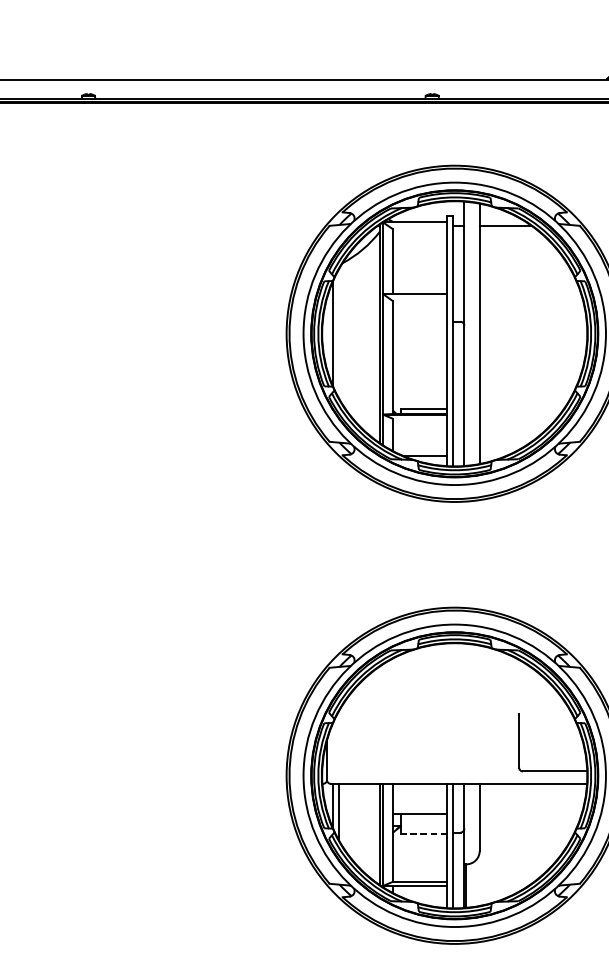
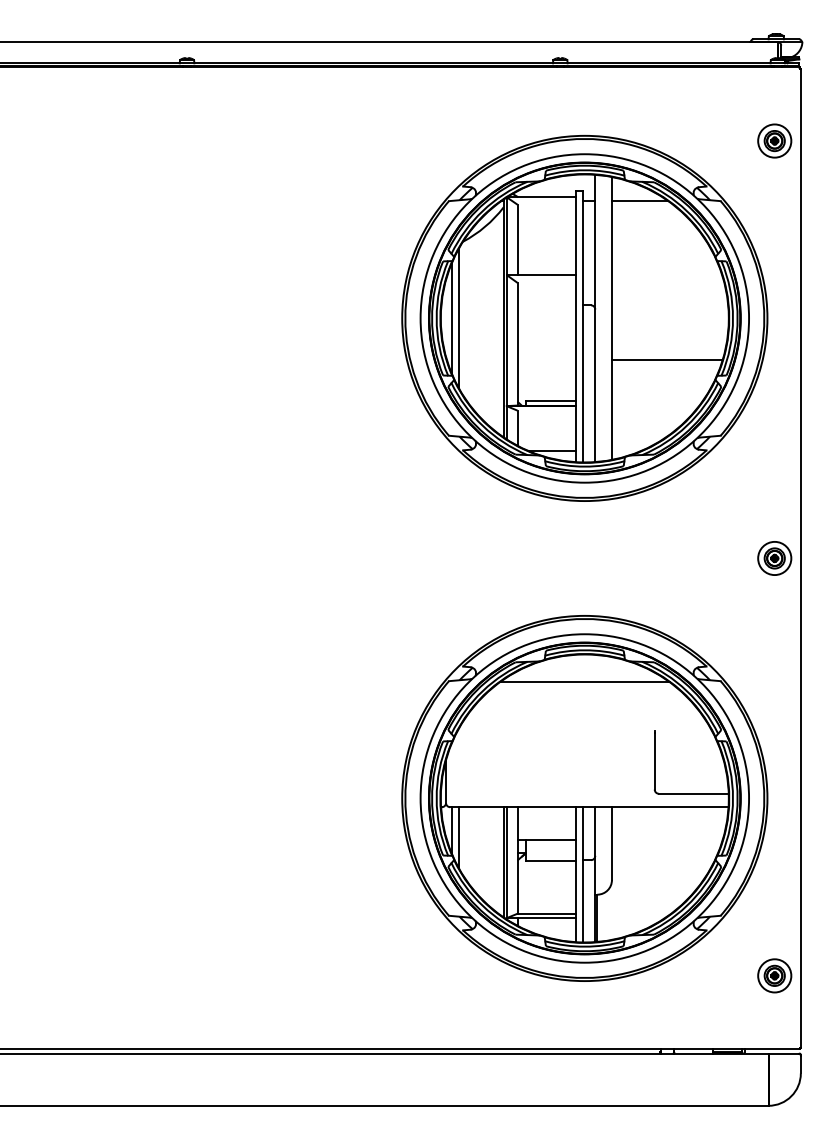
line: (338, 333) -> (458, 318), added
line: (529, 371) -> (666, 359), added
line: (454, 669) -> (584, 682), added
line: (423, 833) -> (550, 861), dashed -> solid

